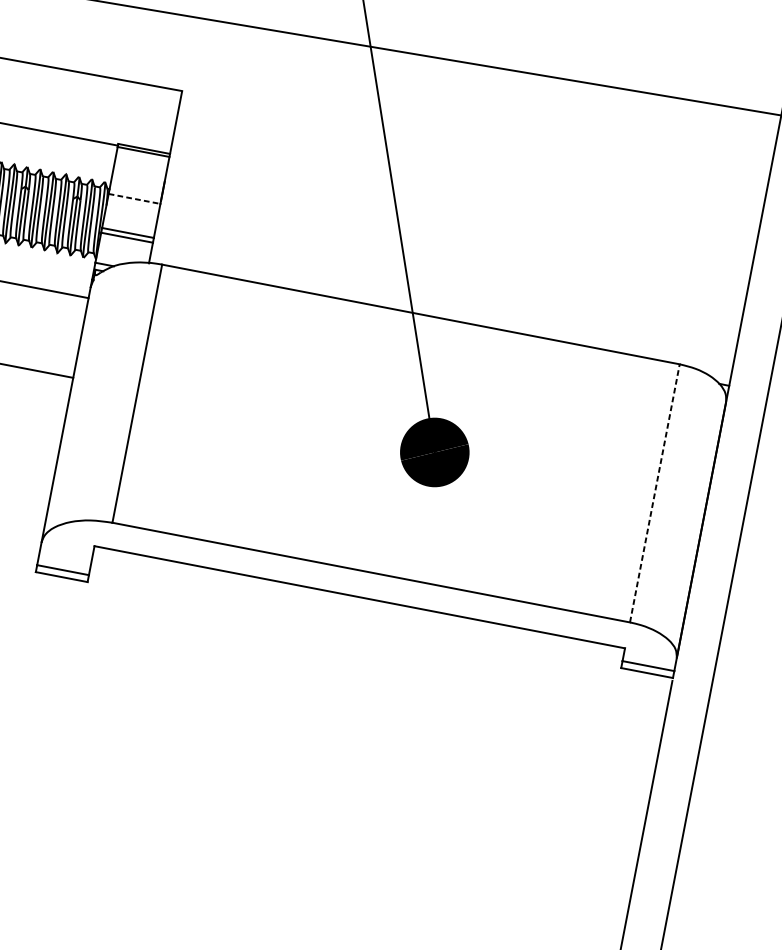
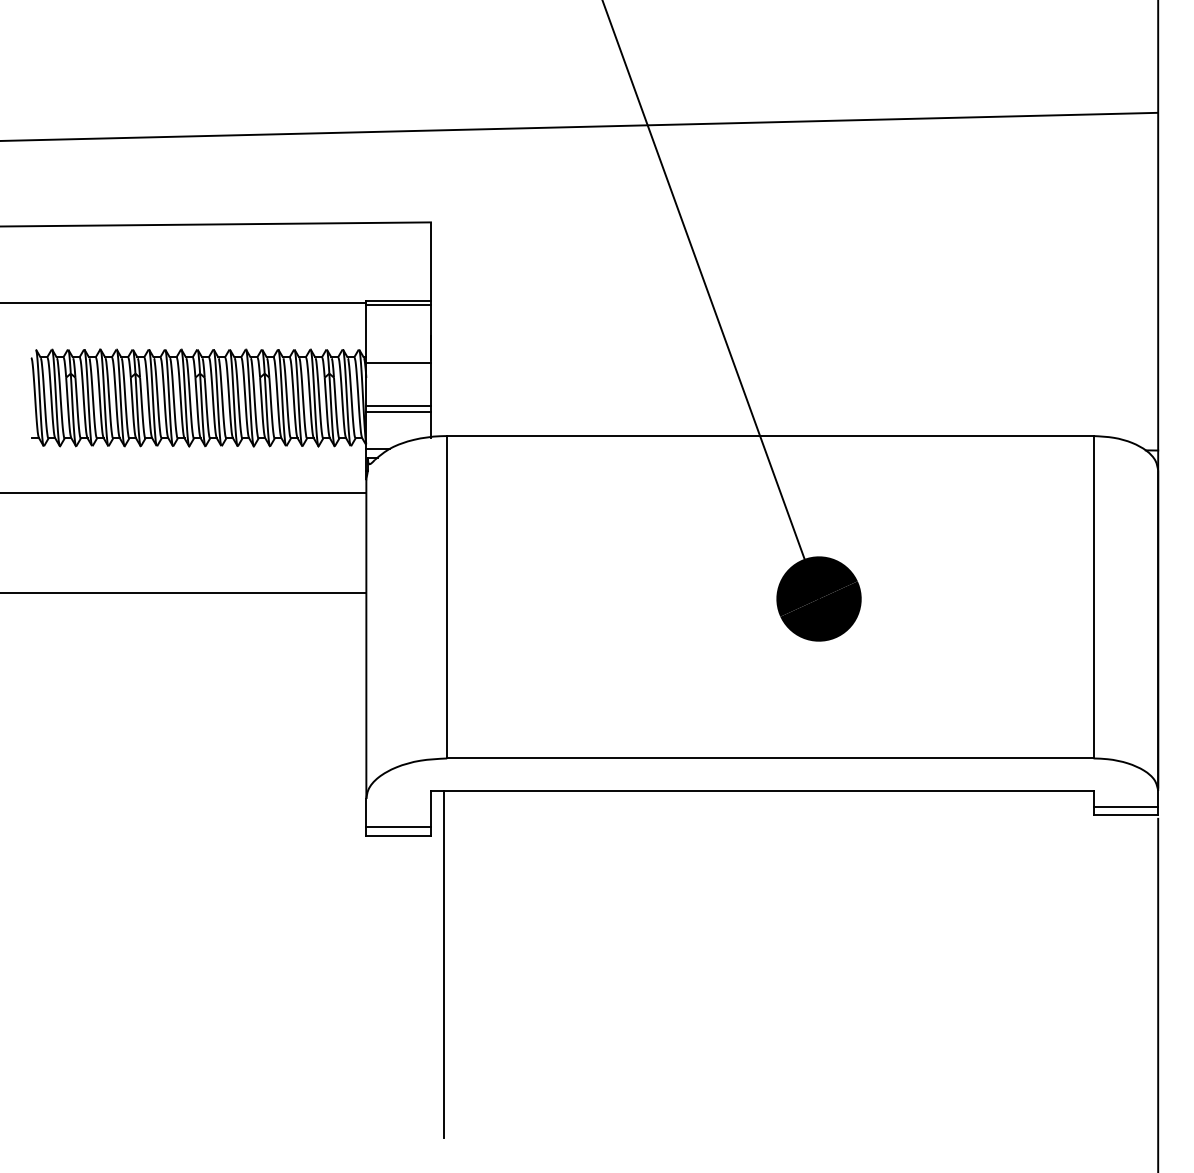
line: (135, 199) -> (399, 363), dashed -> solid
line: (654, 492) -> (1093, 596), dashed -> solid
line: (78, 686) -> (444, 963), added

